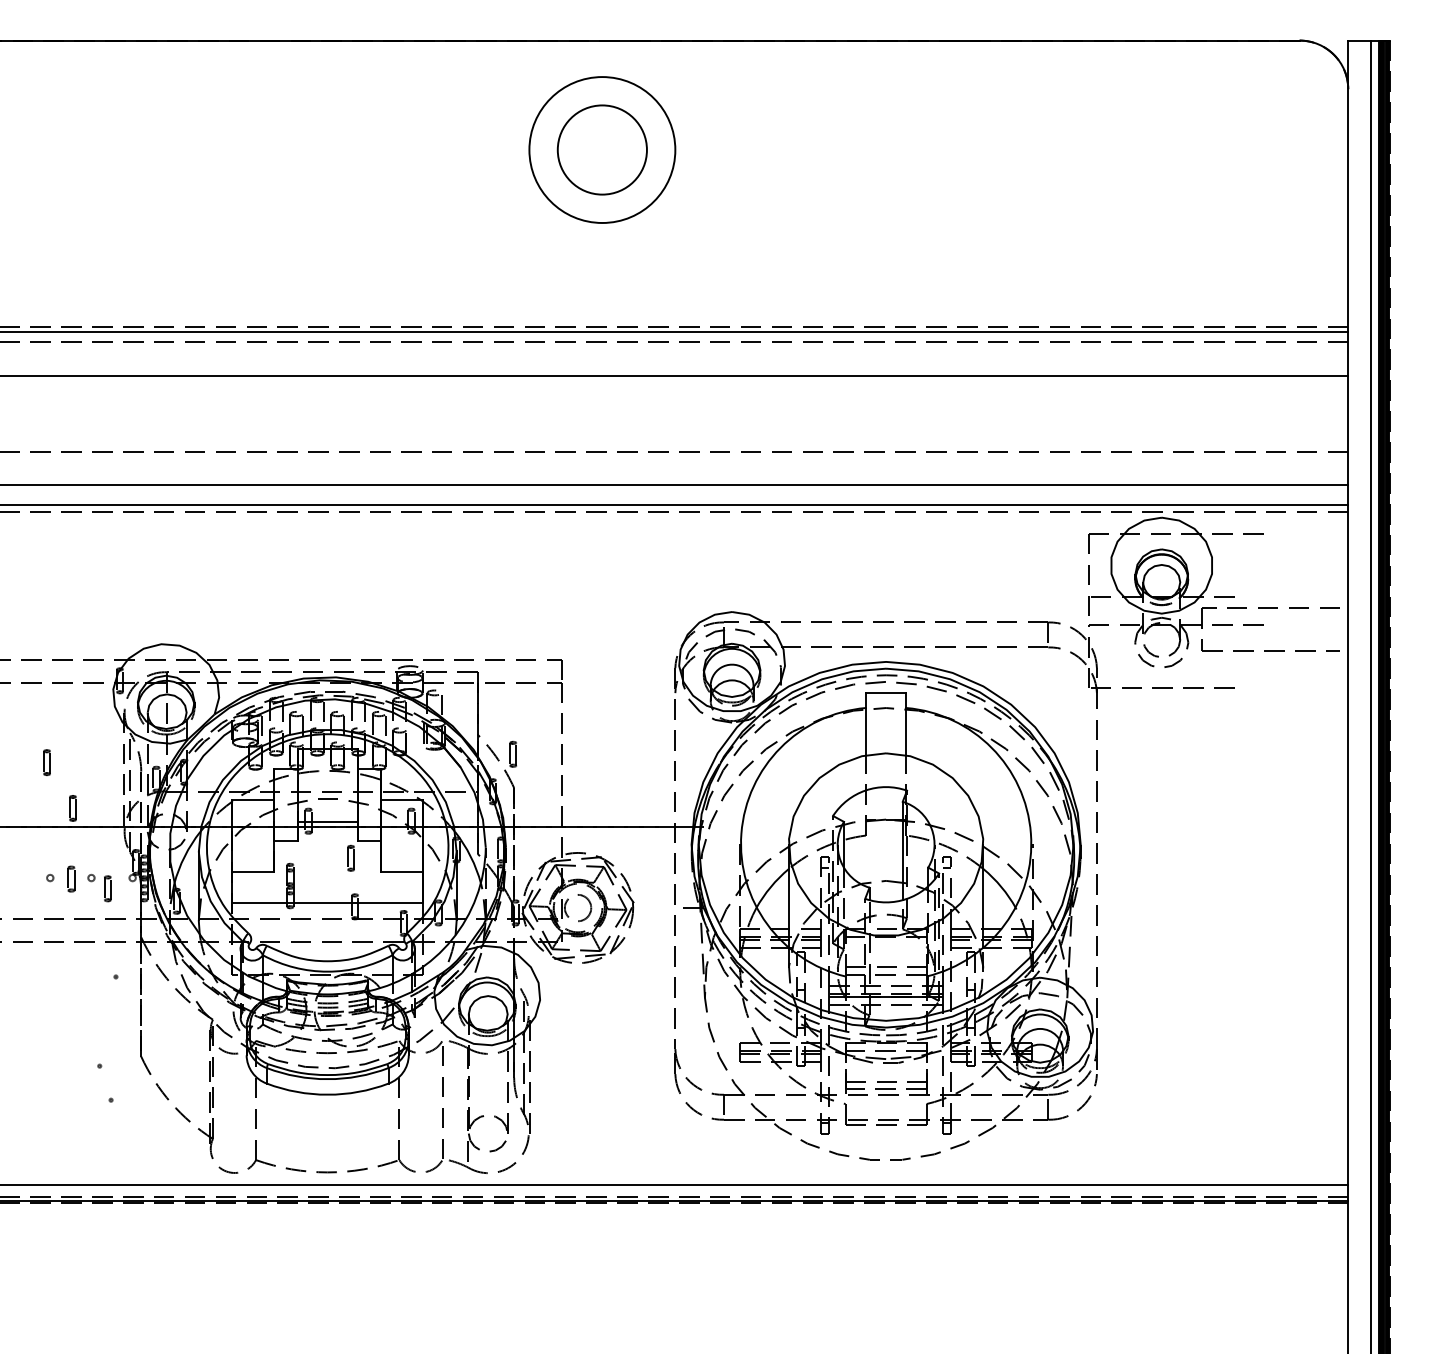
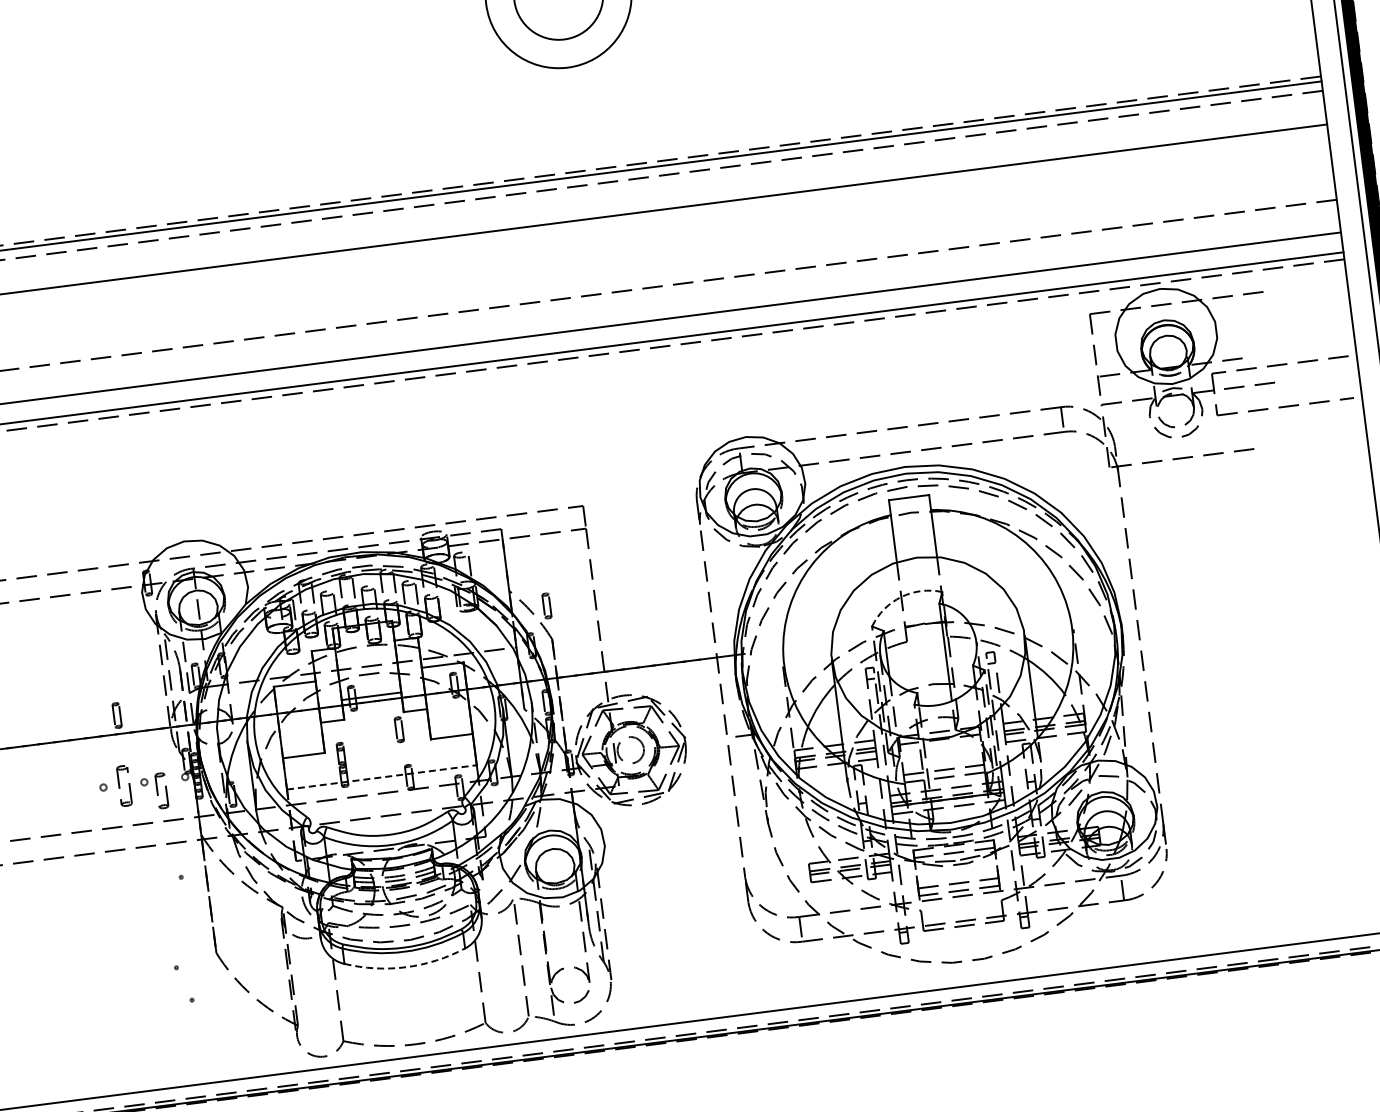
part: (46, 762) -> (85, 673), removed
arc: (865, 790) -> (900, 597), solid -> dashed
part: (71, 878) -> (124, 785), size x1.6
part: (107, 888) -> (161, 790), size x1.4
line: (327, 903) -> (381, 777), solid -> dashed
arc: (327, 1094) -> (405, 967), solid -> dashed

